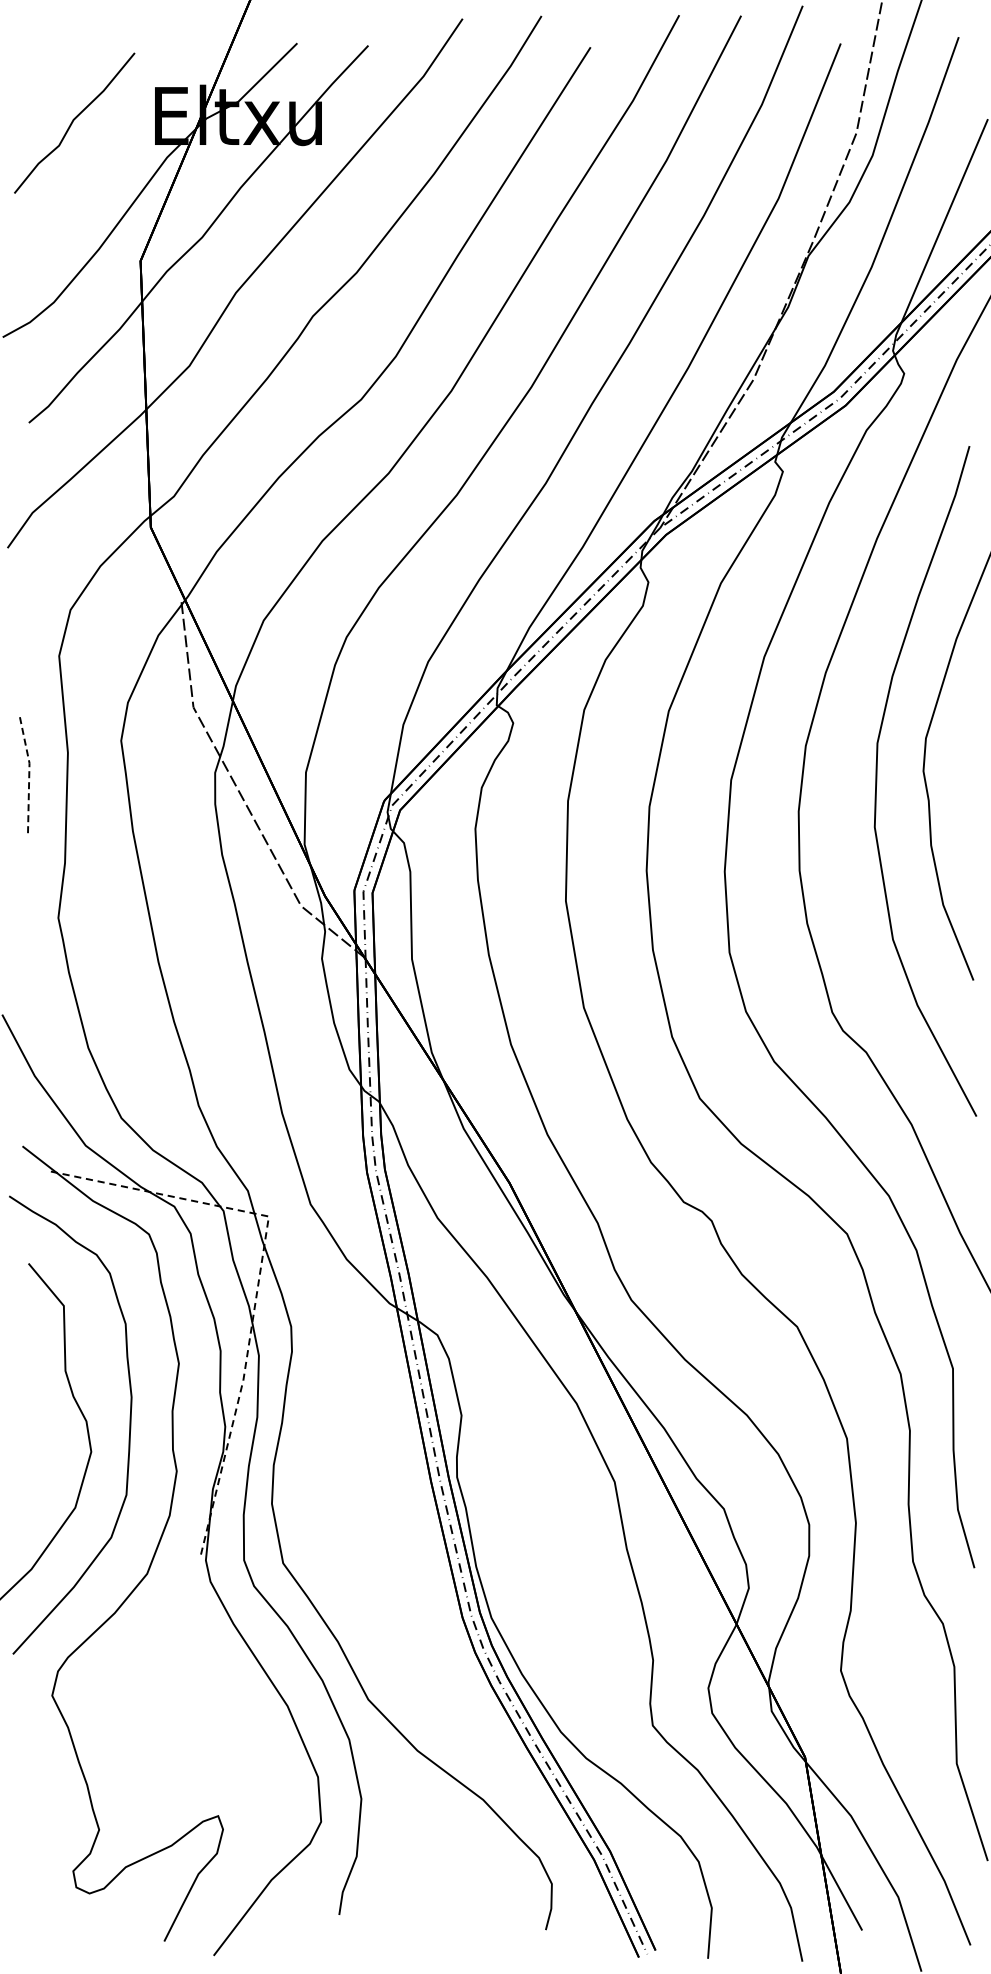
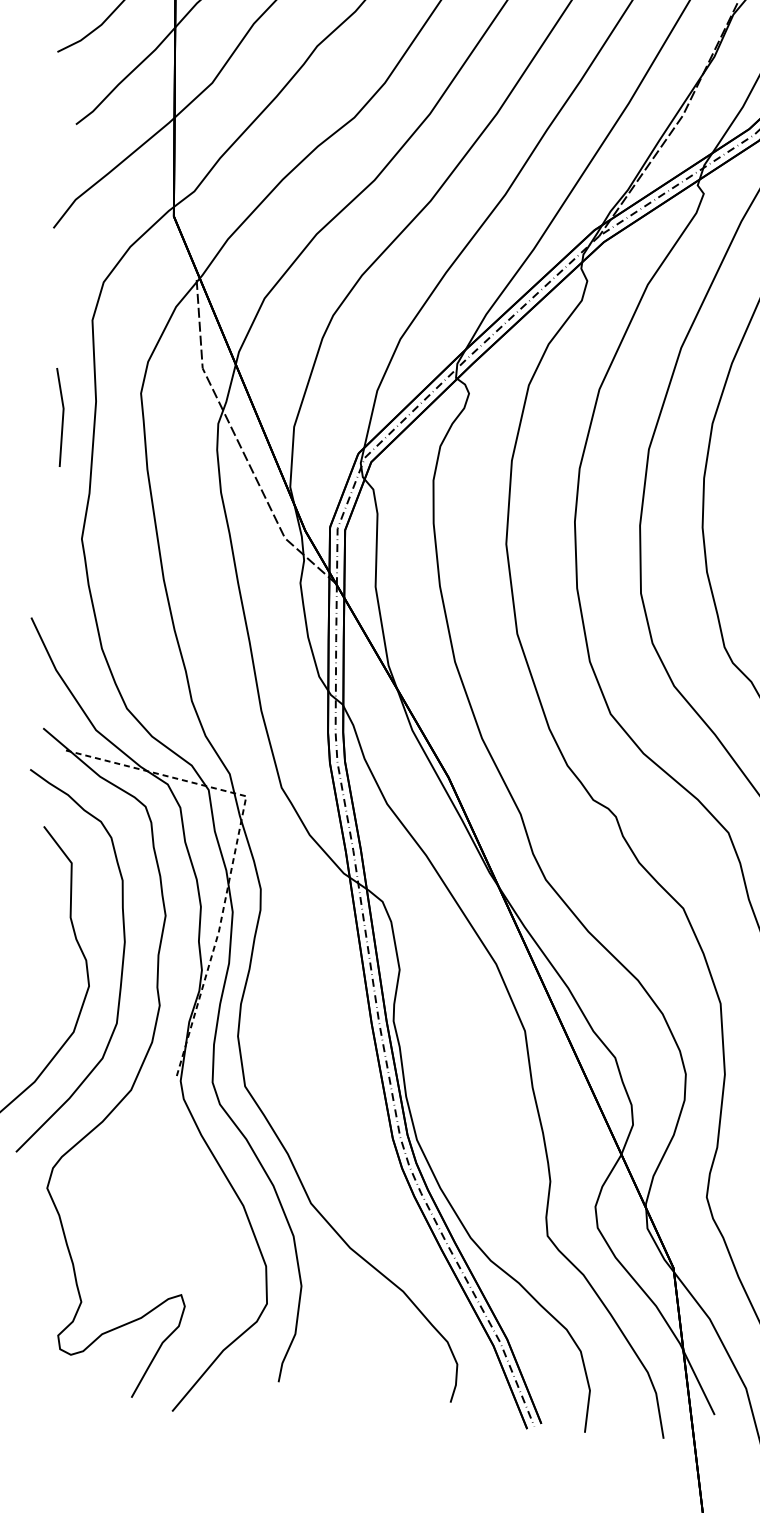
line: (29, 773) -> (63, 417), dashed -> solid

